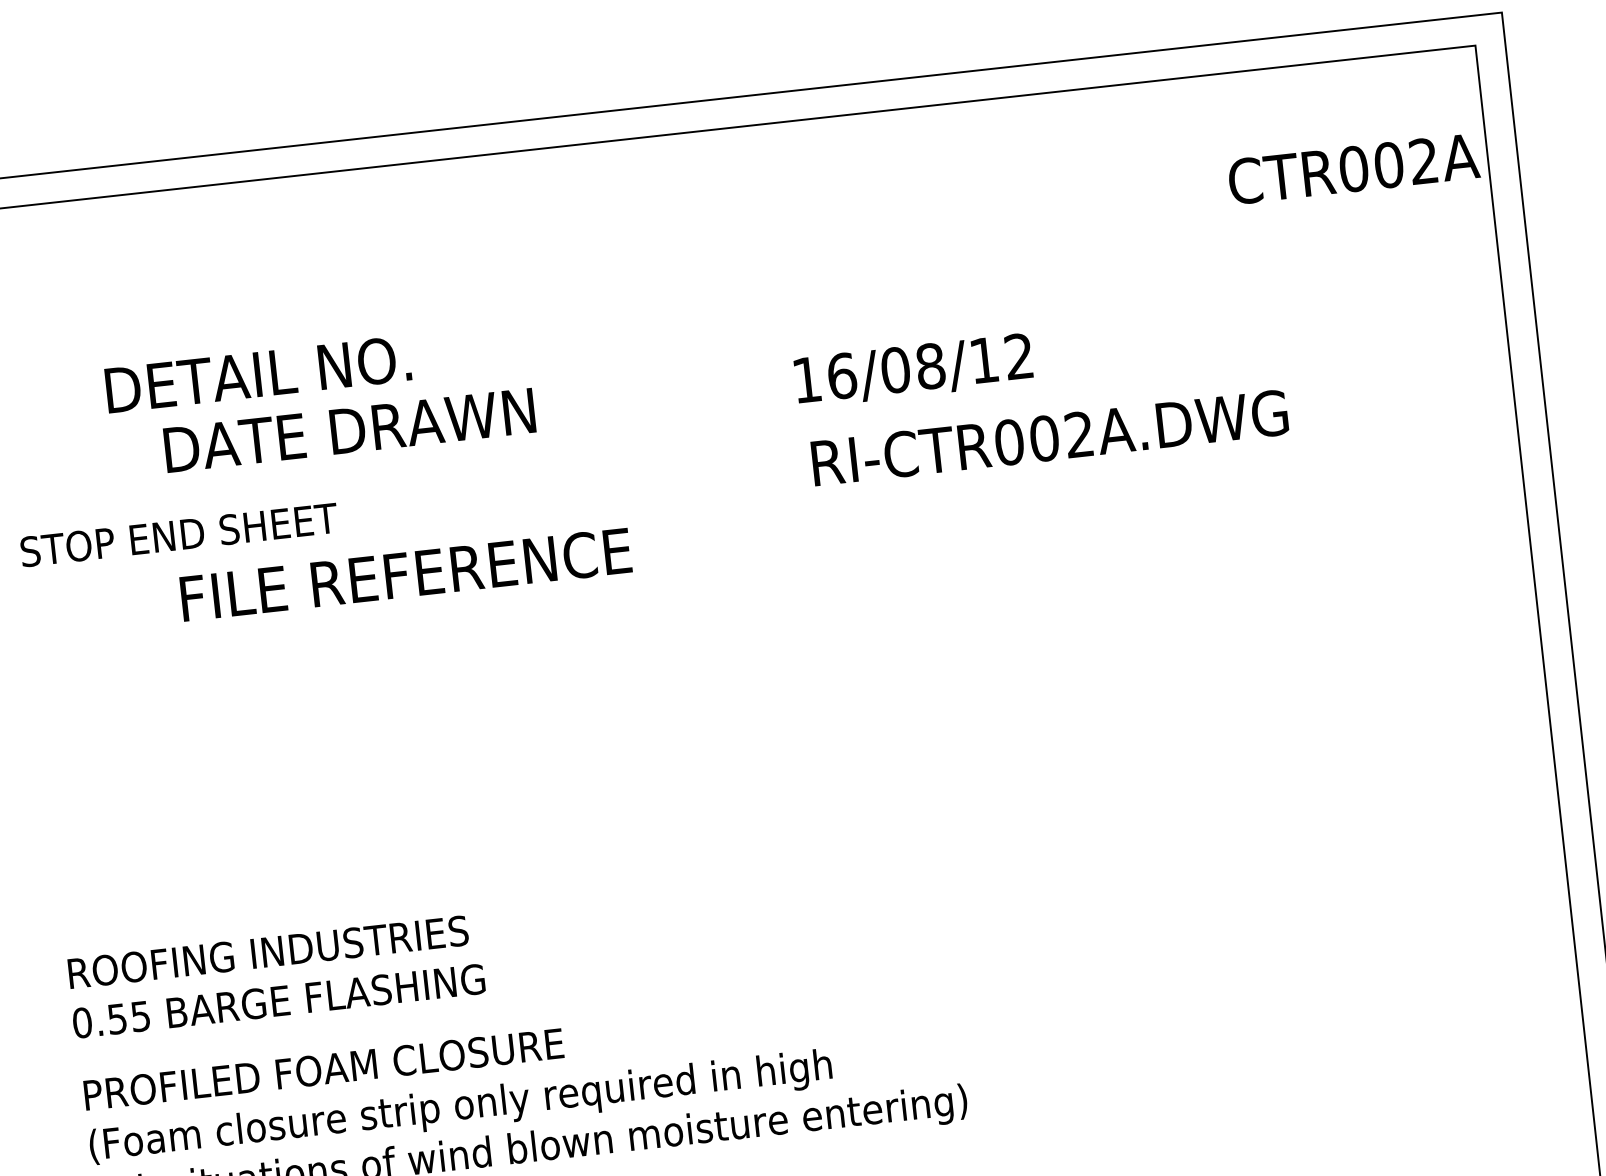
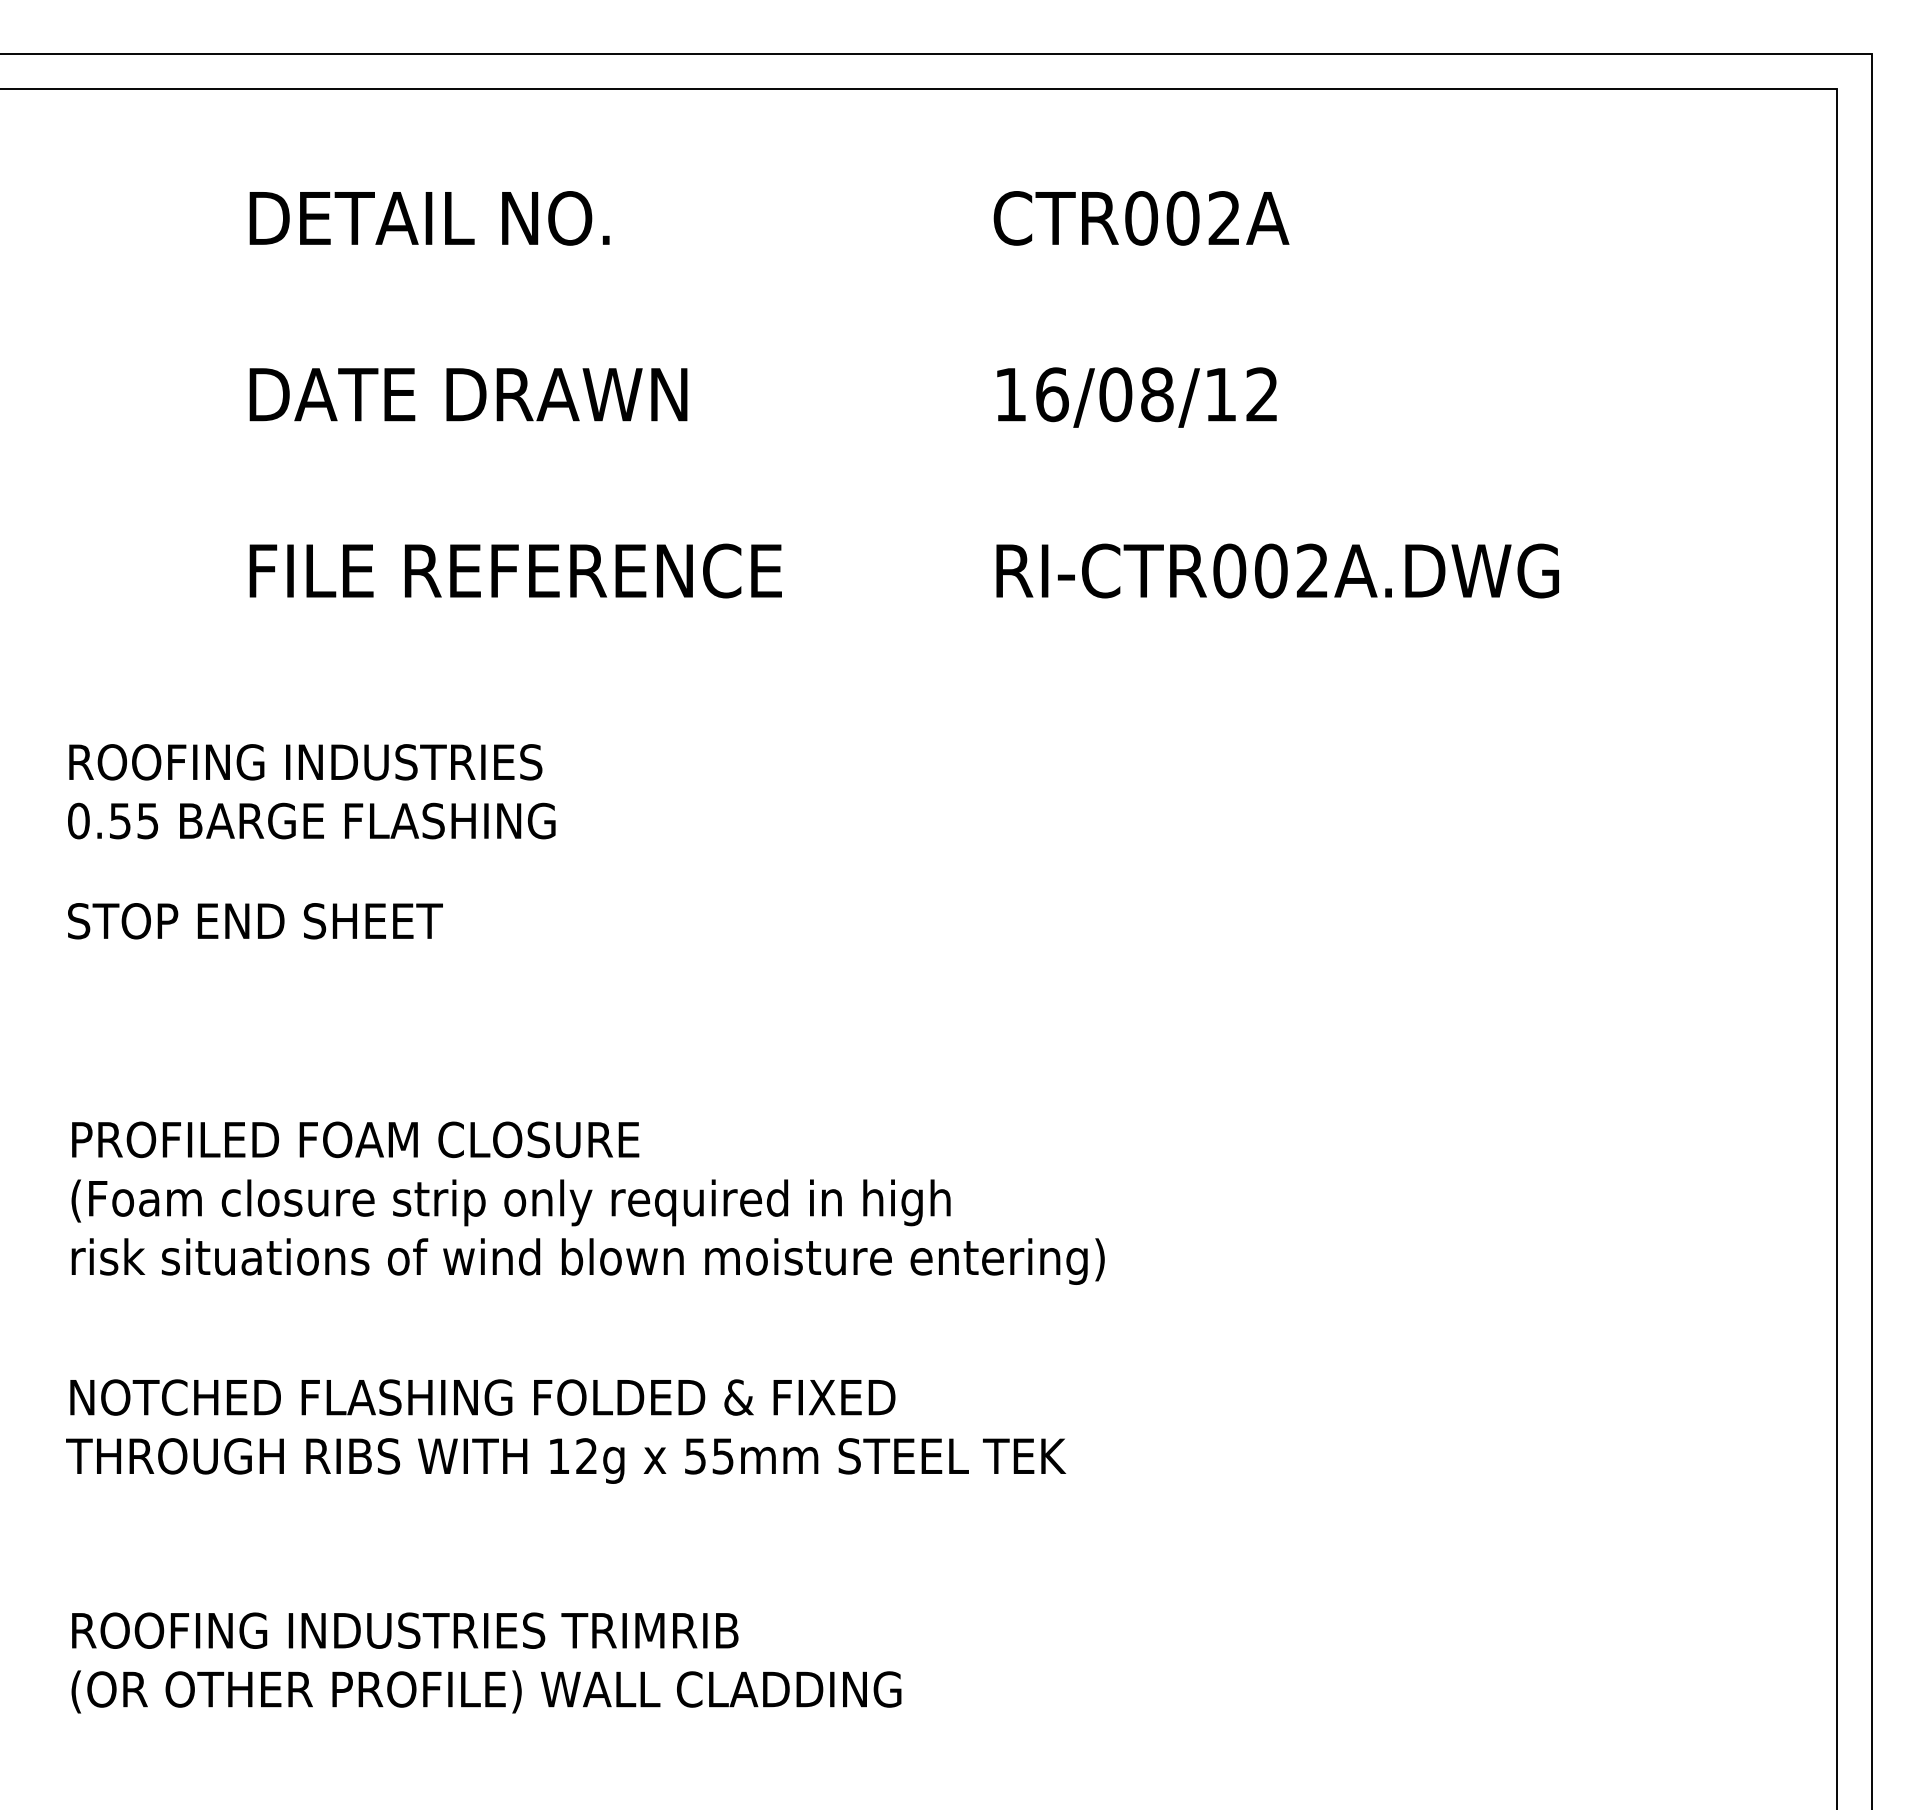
text: (1353, 169) -> (1141, 218), moved
text: (258, 374) -> (429, 218), moved
text: (1049, 437) -> (1277, 570), moved
text: (179, 535) -> (255, 921), moved
text: (275, 976) -> (311, 791), moved

